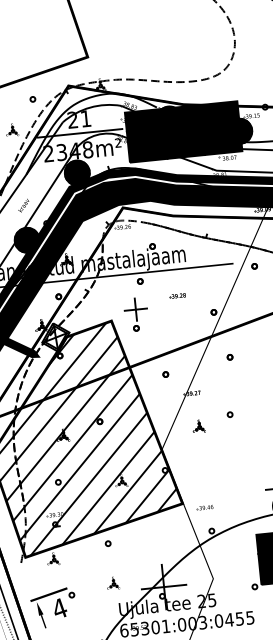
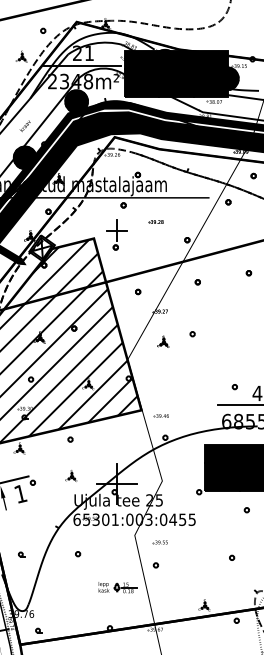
text: (59, 608) -> (20, 493), 4 -> 1

